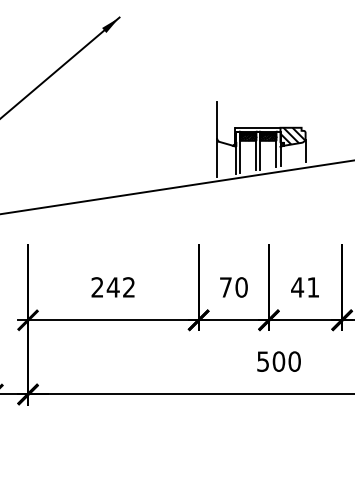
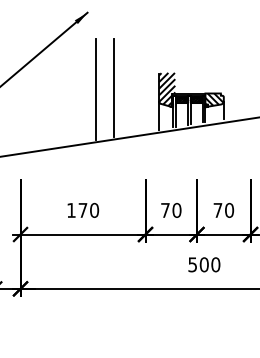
line: (156, 120) -> (114, 88), added
line: (130, 122) -> (95, 89), added
hatch: (228, 122) -> (167, 89), added
text: (114, 286) -> (83, 209), 242 -> 170
text: (305, 286) -> (223, 209), 41 -> 70

